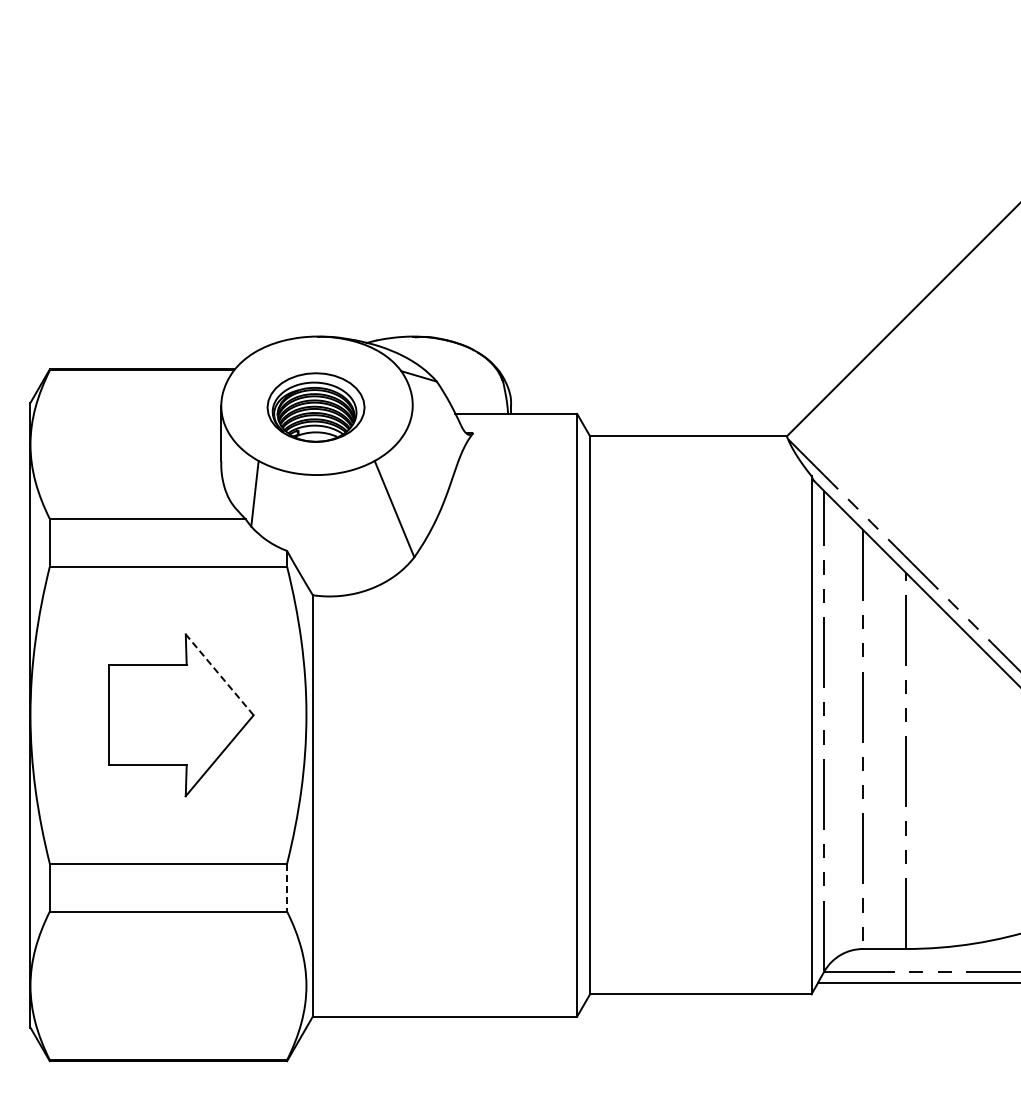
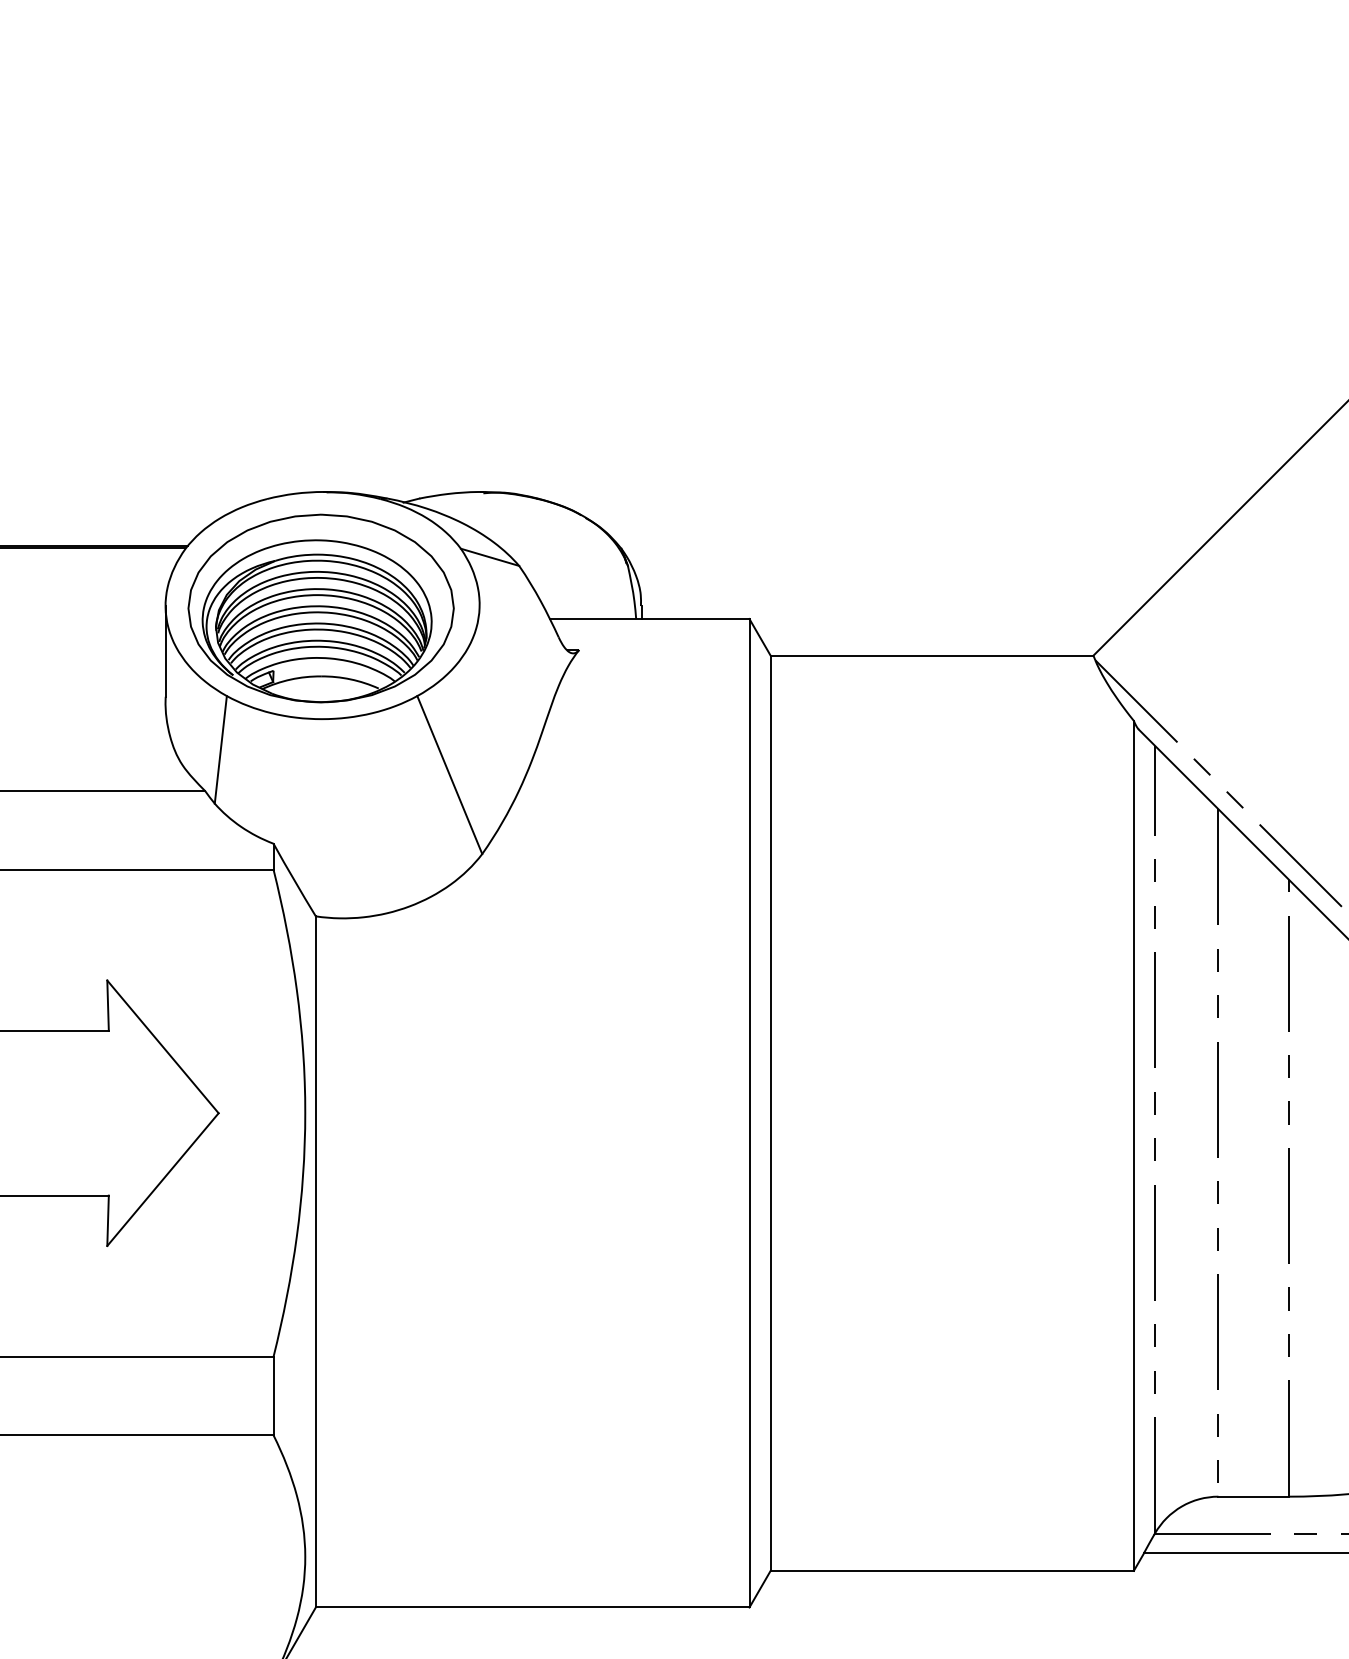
part: (315, 407) -> (320, 608), size x1.67
line: (219, 674) -> (162, 1046), dashed -> solid
line: (287, 887) -> (274, 1395), dashed -> solid

